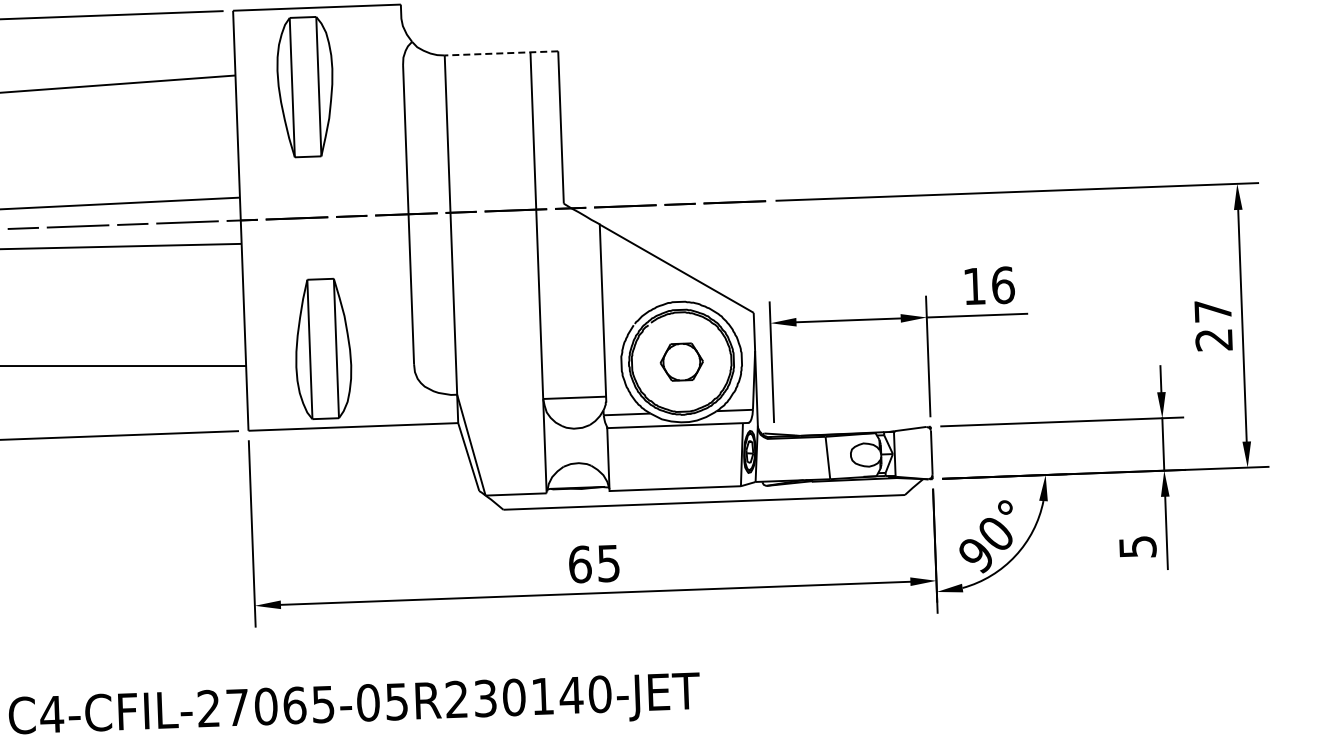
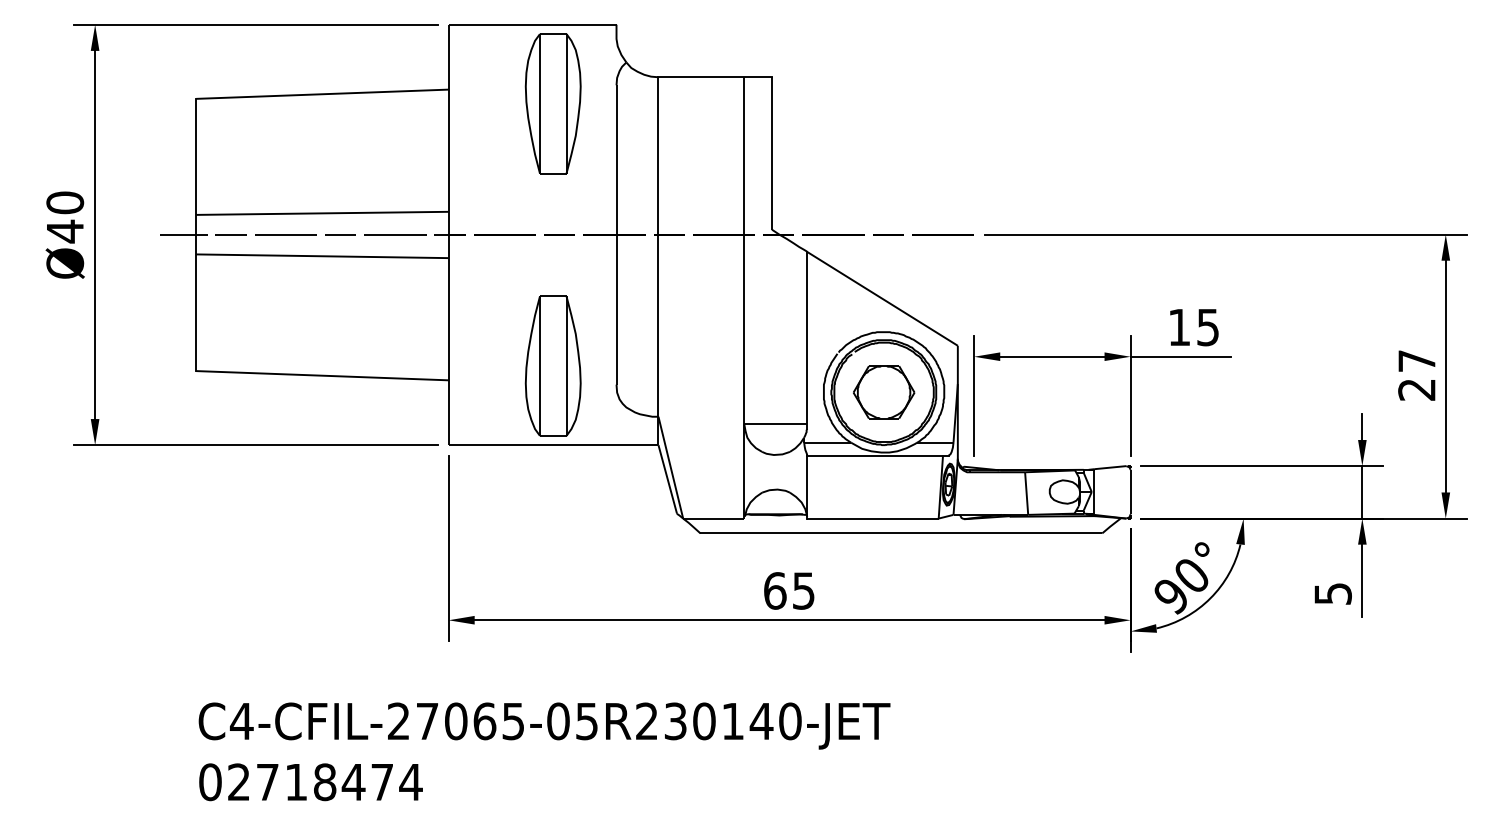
line: (501, 53) -> (715, 77), dashed -> solid
part: (304, 86) -> (552, 103), moved
text: (1003, 285) -> (1208, 327), 16 -> 15
part: (322, 348) -> (552, 365), moved
part: (682, 362) -> (884, 392), size x1.43

